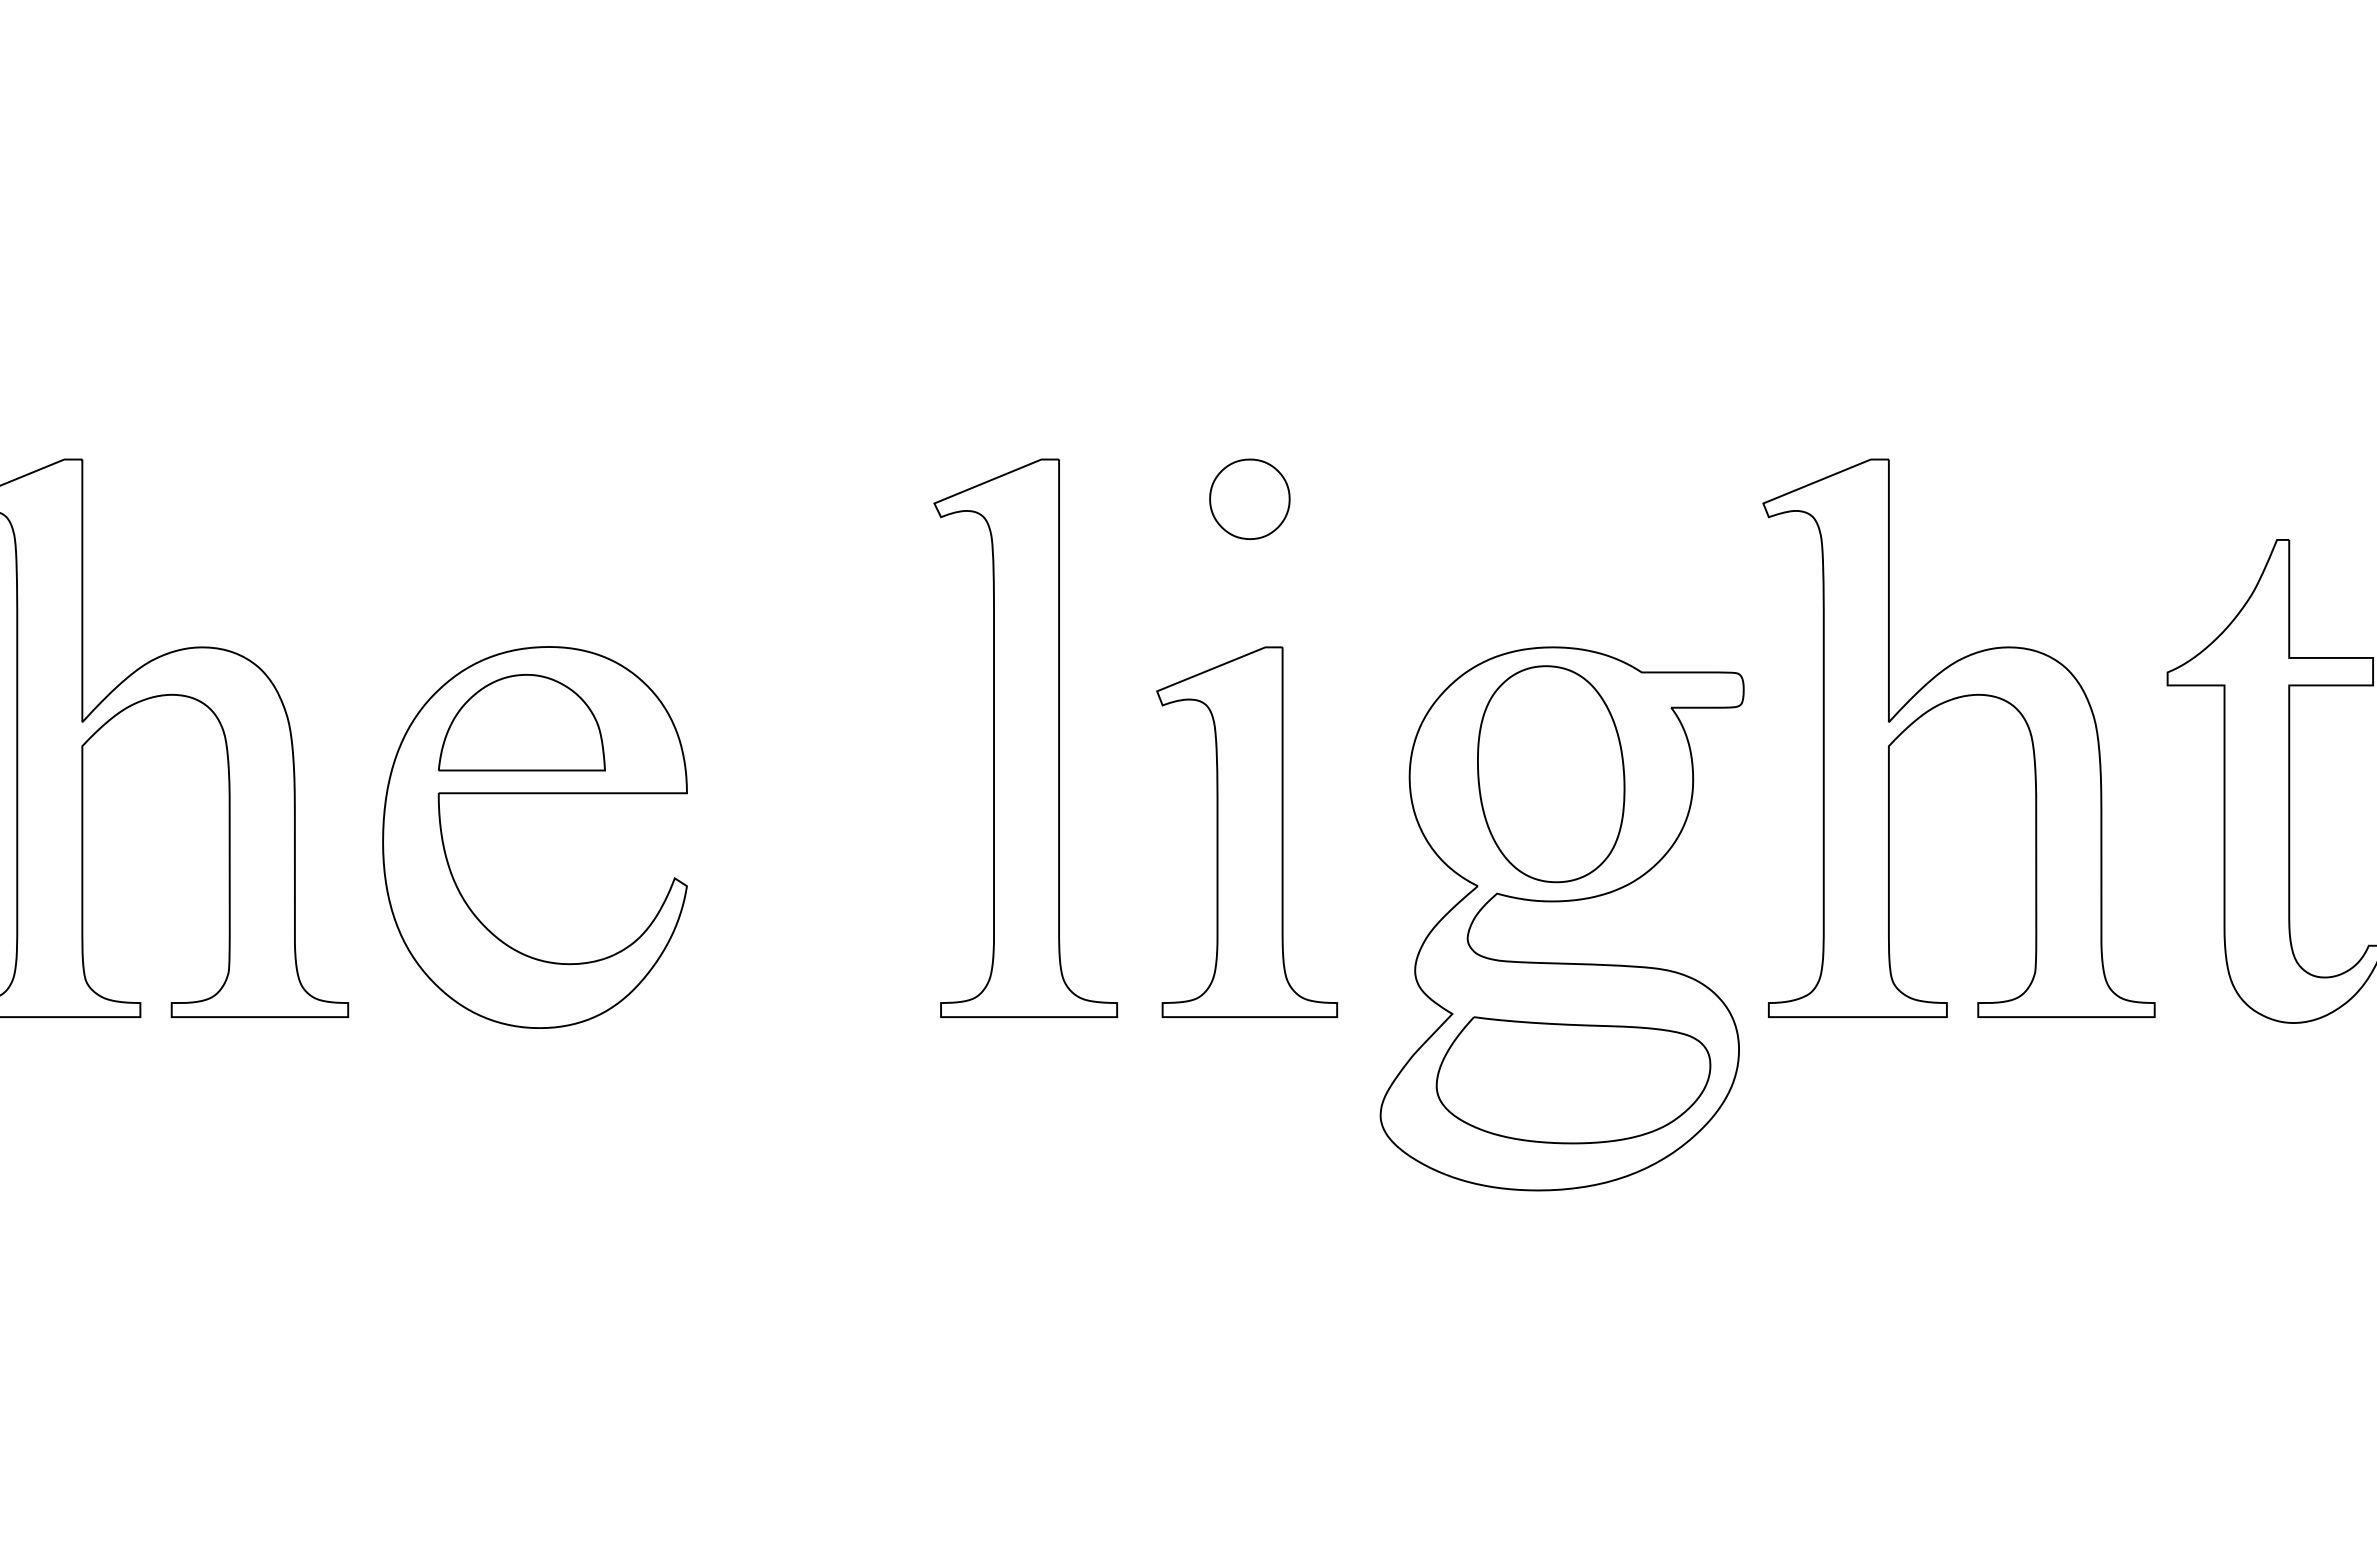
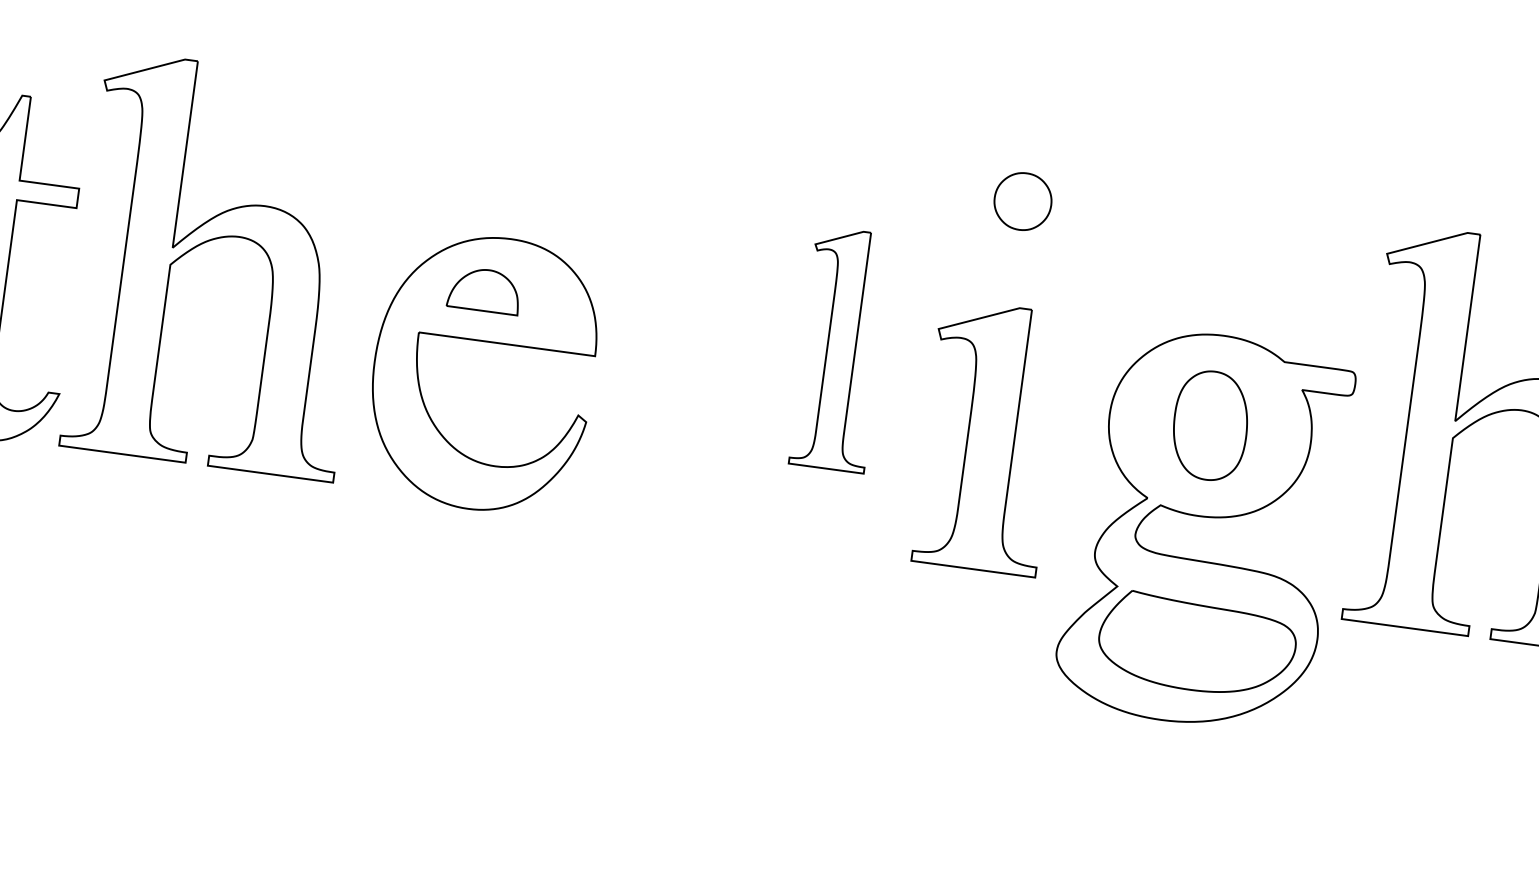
part: (521, 722) -> (484, 290), size x0.6
part: (1025, 737) -> (840, 349), size x0.6
part: (1551, 774) -> (1210, 425), size x0.7

